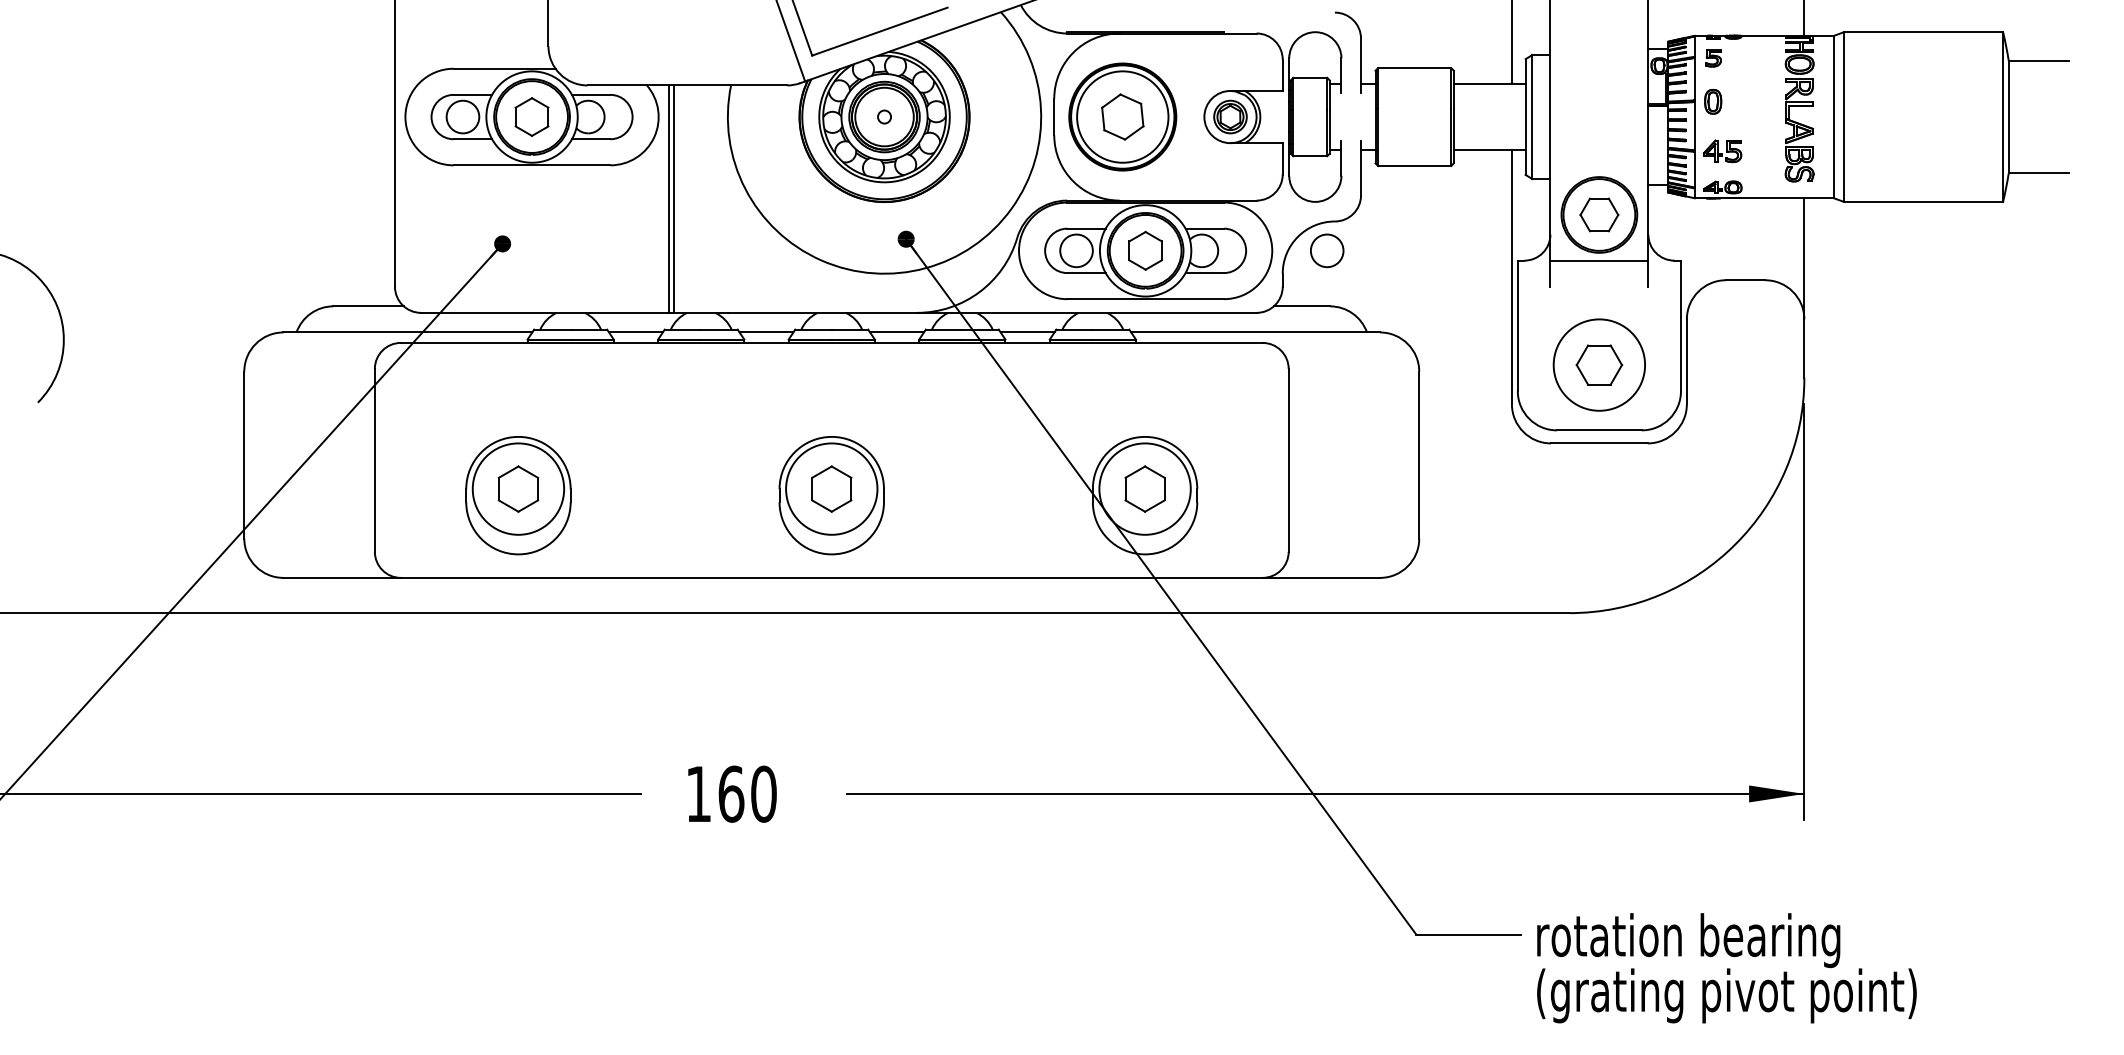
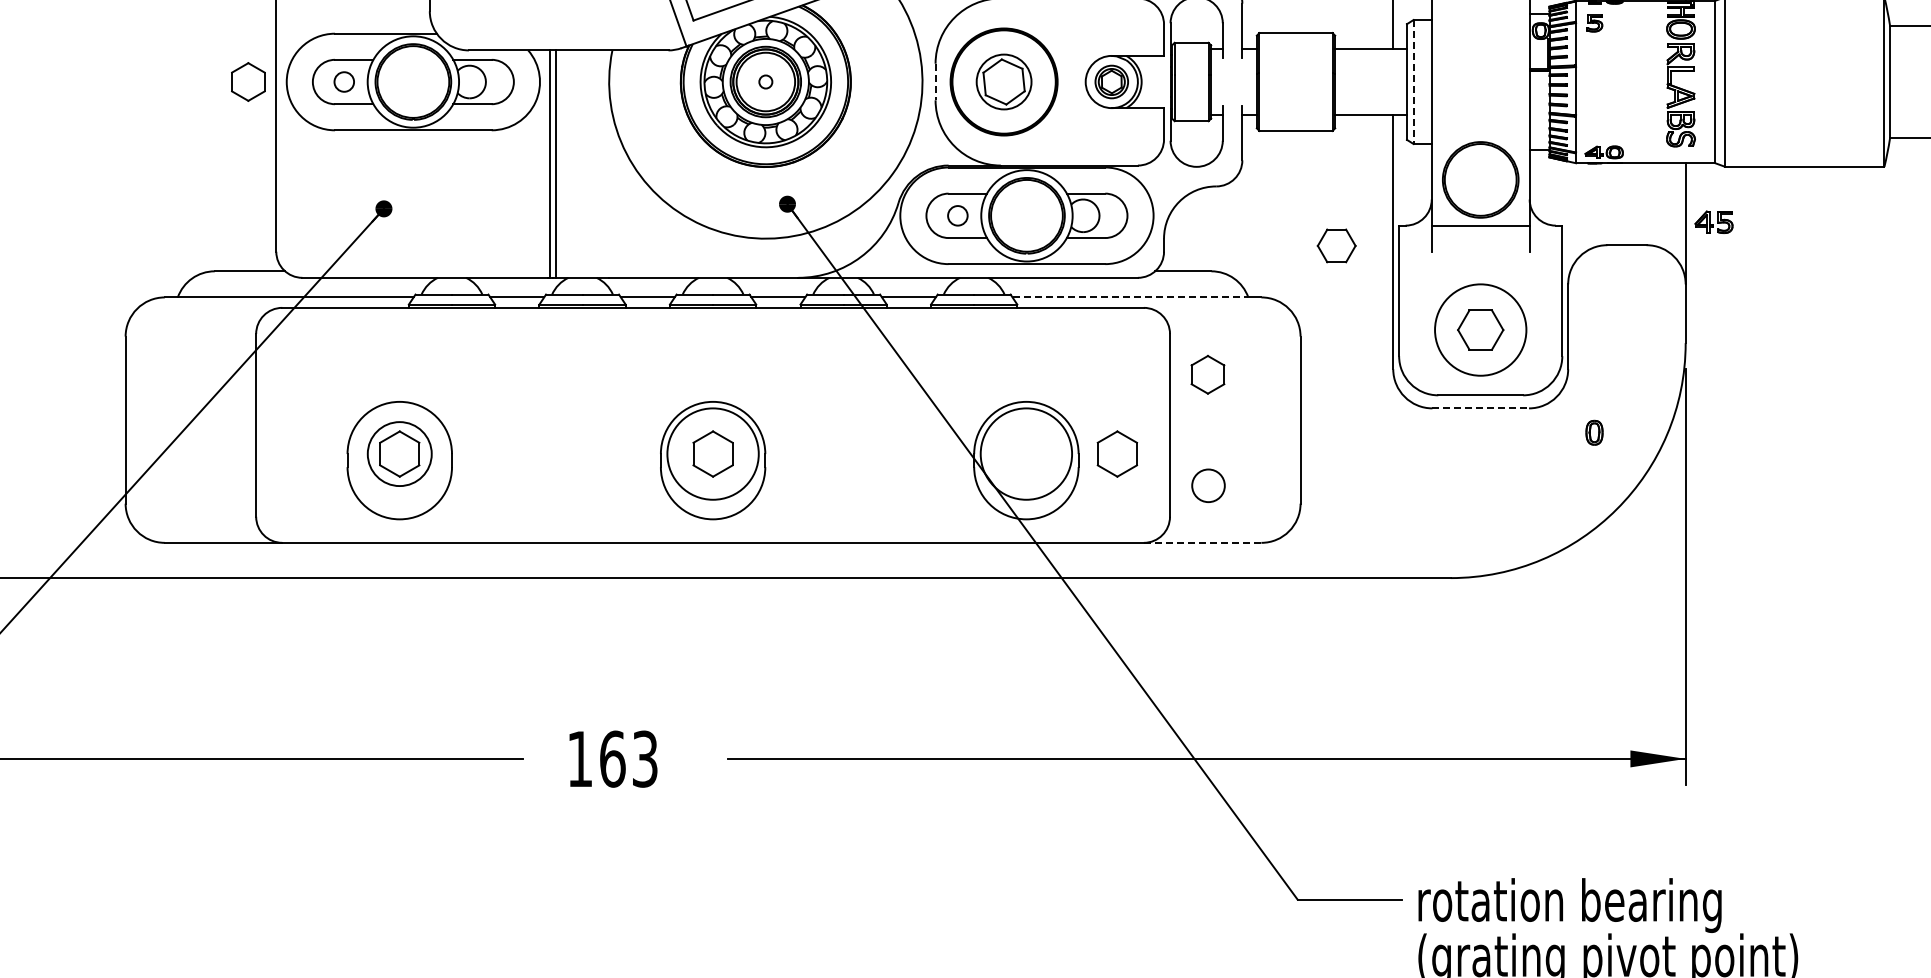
part: (1713, 101) -> (1594, 432), moved
circle: (462, 116) -> (343, 81), size x0.6
part: (531, 116) -> (247, 81), moved
circle: (1122, 116) -> (1003, 81), size x0.6
line: (1054, 117) -> (935, 82), solid -> dashed
line: (1532, 117) -> (1413, 82), solid -> dashed
part: (1722, 151) -> (1713, 222), moved
part: (1599, 214) -> (1336, 245), moved
circle: (1076, 250) -> (957, 215), size x0.6
part: (1145, 250) -> (1207, 374), moved
circle: (1327, 250) -> (1208, 485), moved
line: (1249, 332) -> (1130, 297), solid -> dashed
line: (1599, 443) -> (1480, 408), solid -> dashed
circle: (518, 488) -> (399, 453), size x0.7
part: (1144, 488) -> (1116, 453), moved
line: (1321, 577) -> (1202, 542), solid -> dashed
text: (763, 793) -> (644, 758), 160 -> 163

